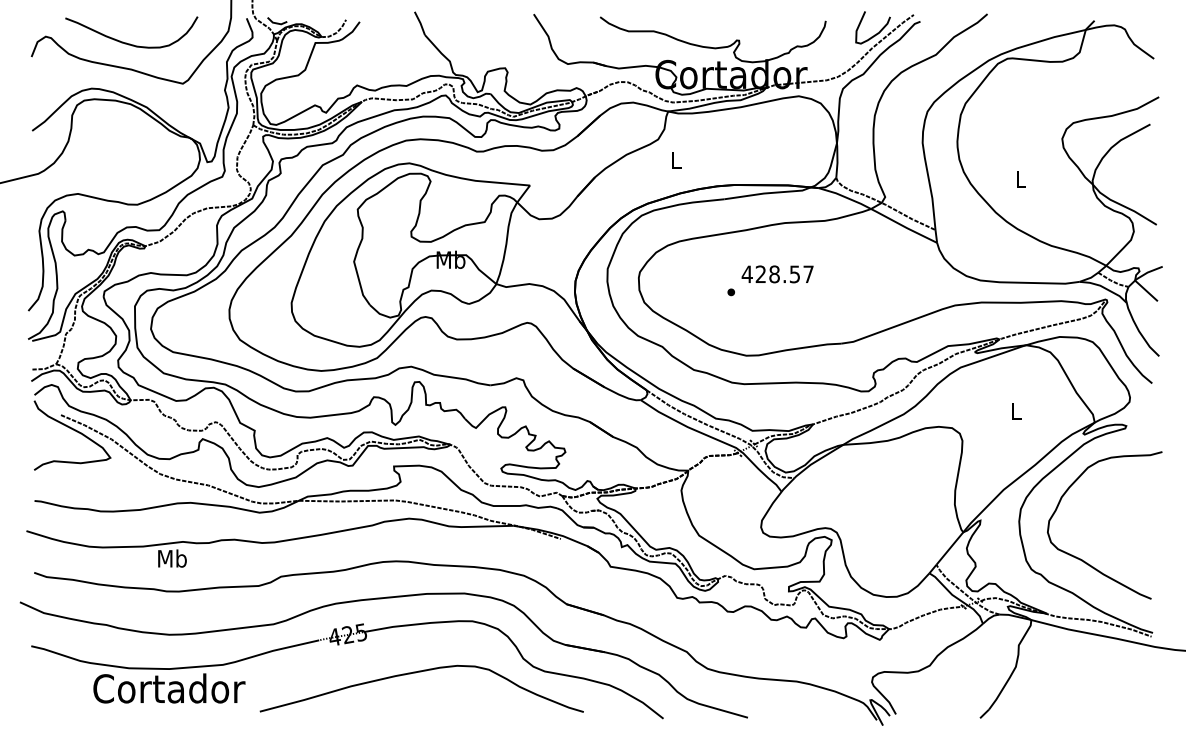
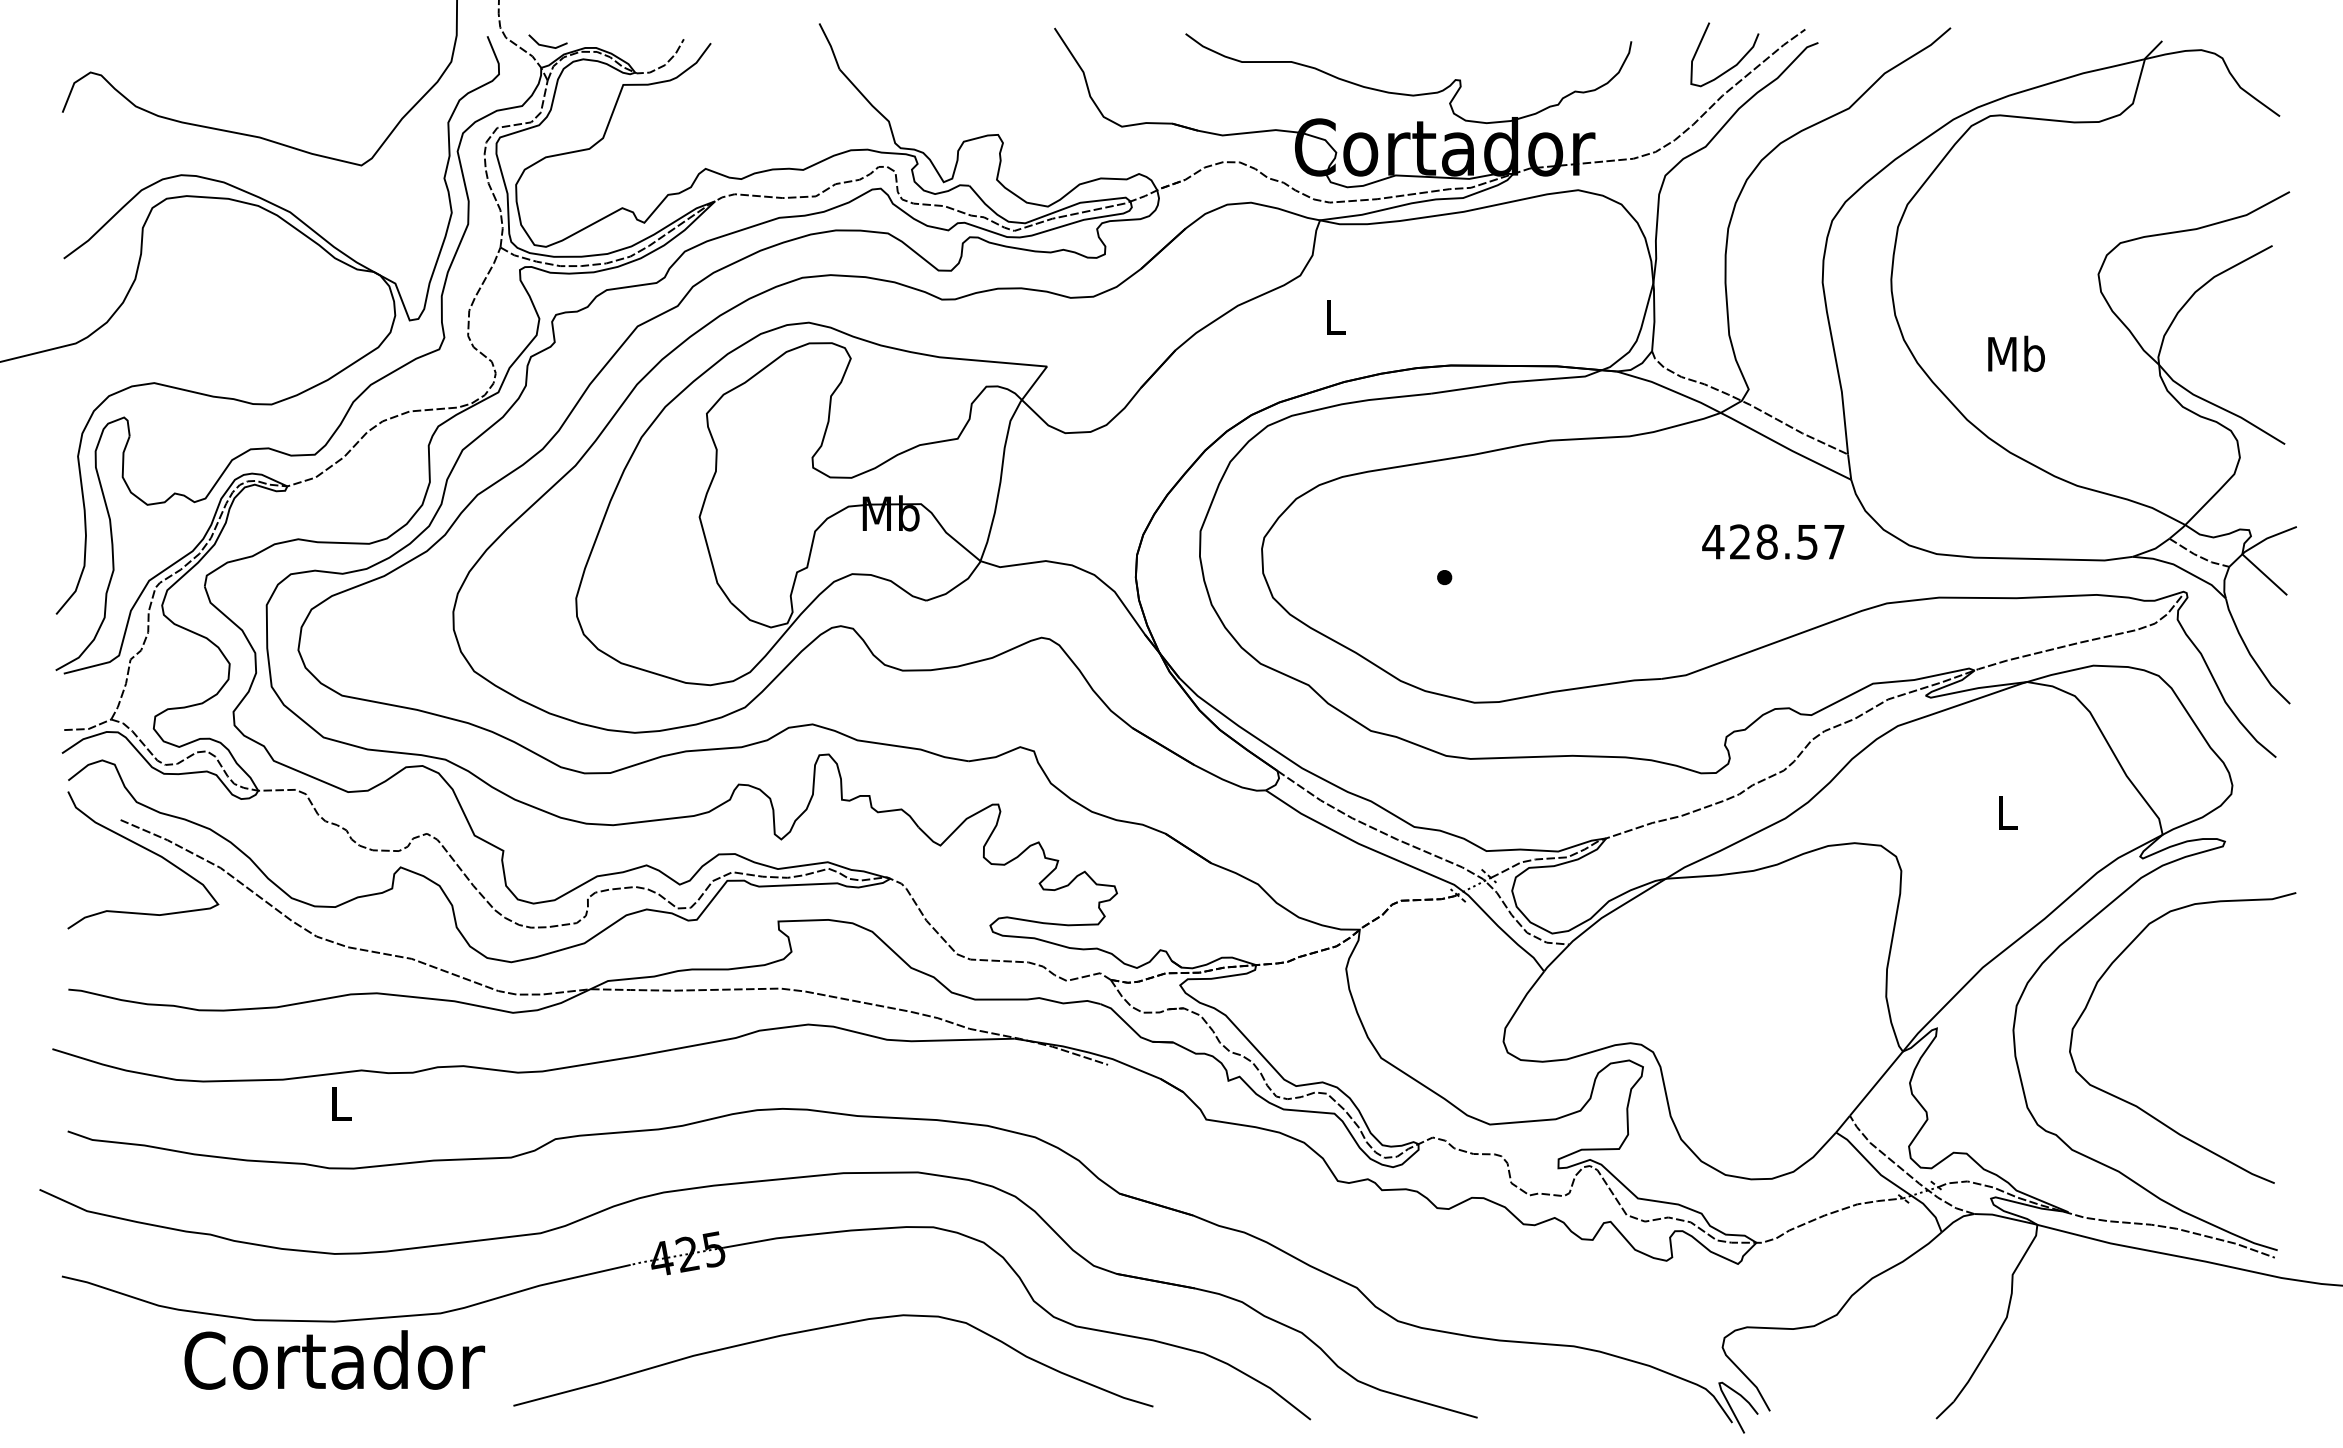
curve: (130, 43) -> (257, 85), removed
text: (1020, 179) -> (2015, 354), L -> Mb
text: (777, 274) -> (1772, 542), moved
text: (172, 558) -> (340, 1103), Mb -> L

